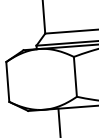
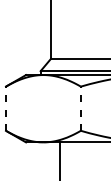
line: (75, 76) -> (80, 108), solid -> dashed
line: (7, 81) -> (5, 108), solid -> dashed

